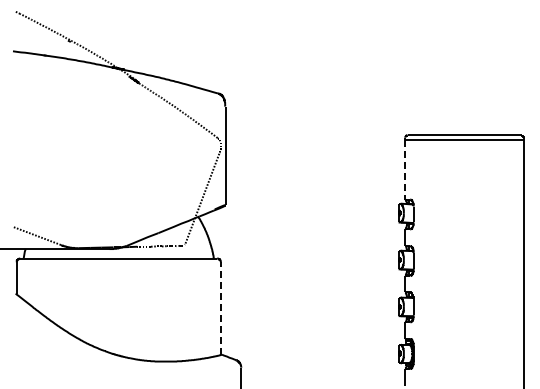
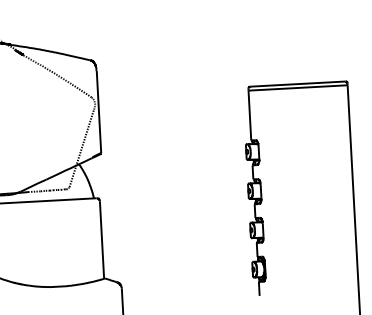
line: (405, 169) -> (250, 115), dashed -> solid
line: (220, 308) -> (101, 239), dashed -> solid

